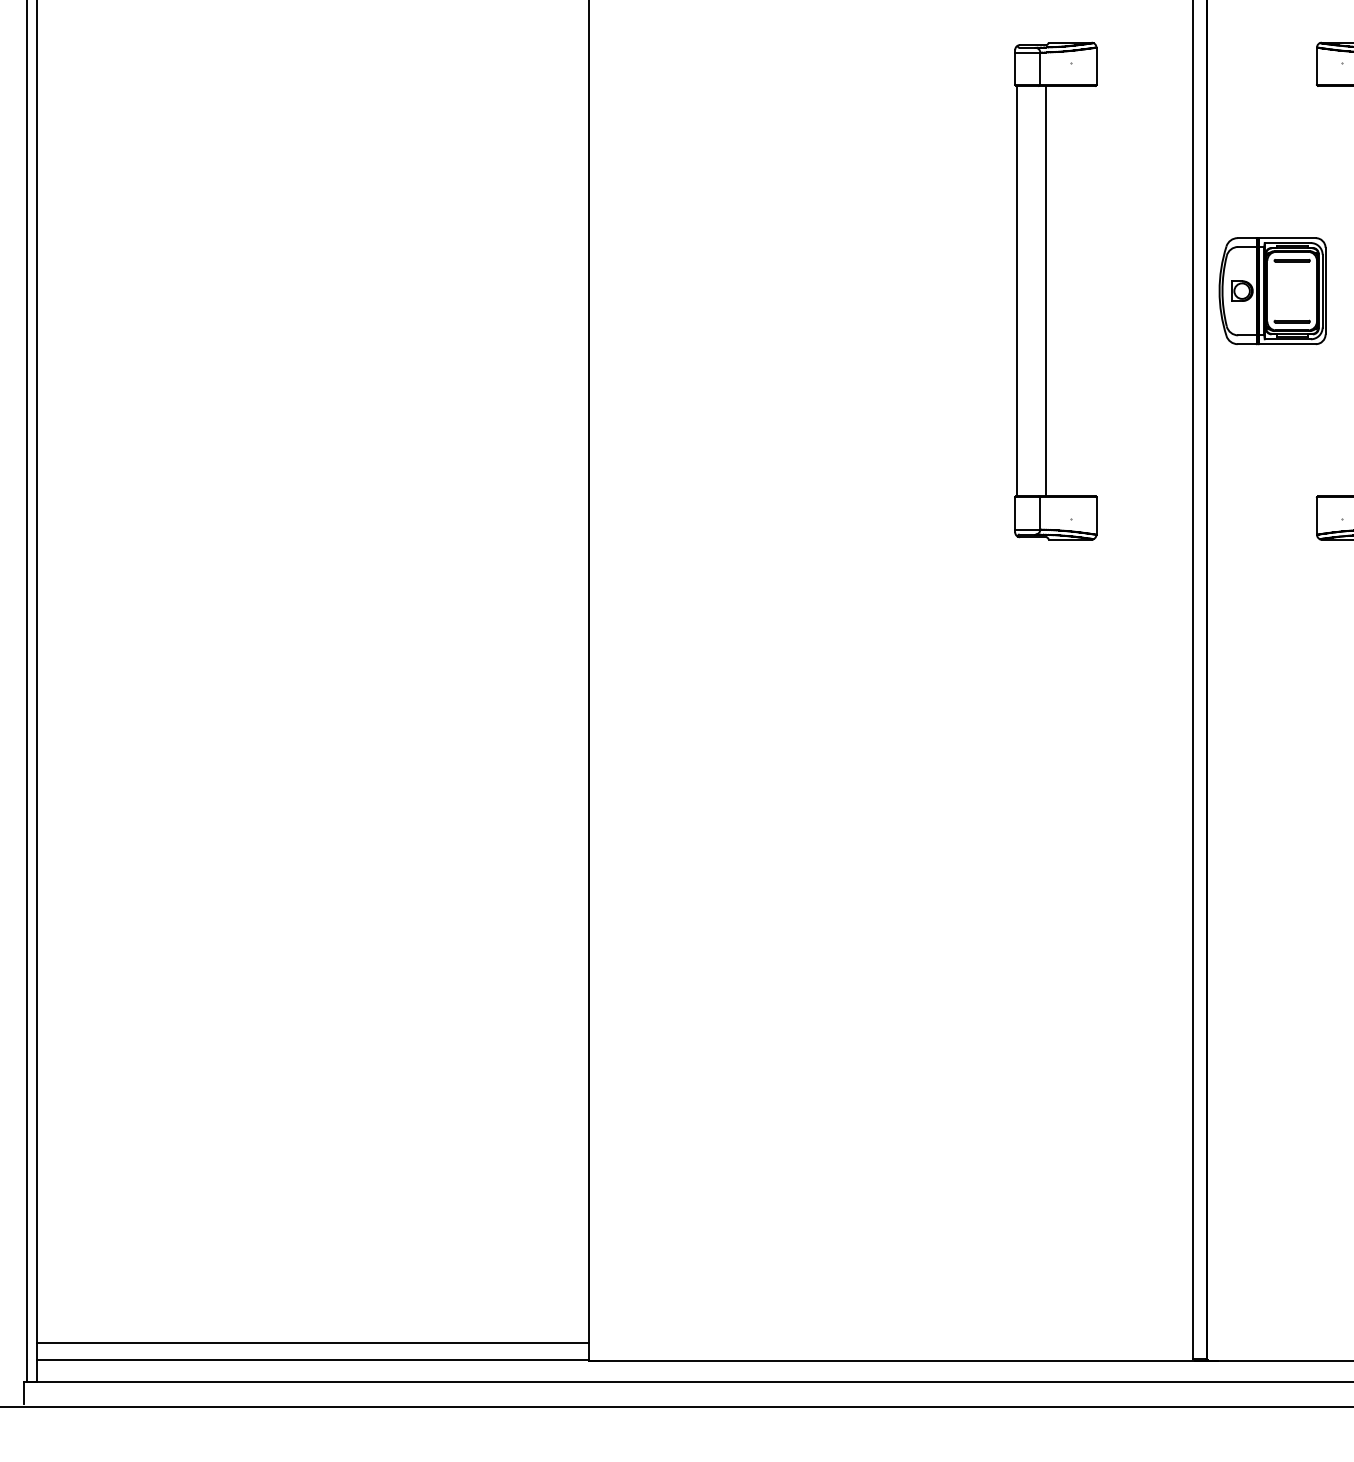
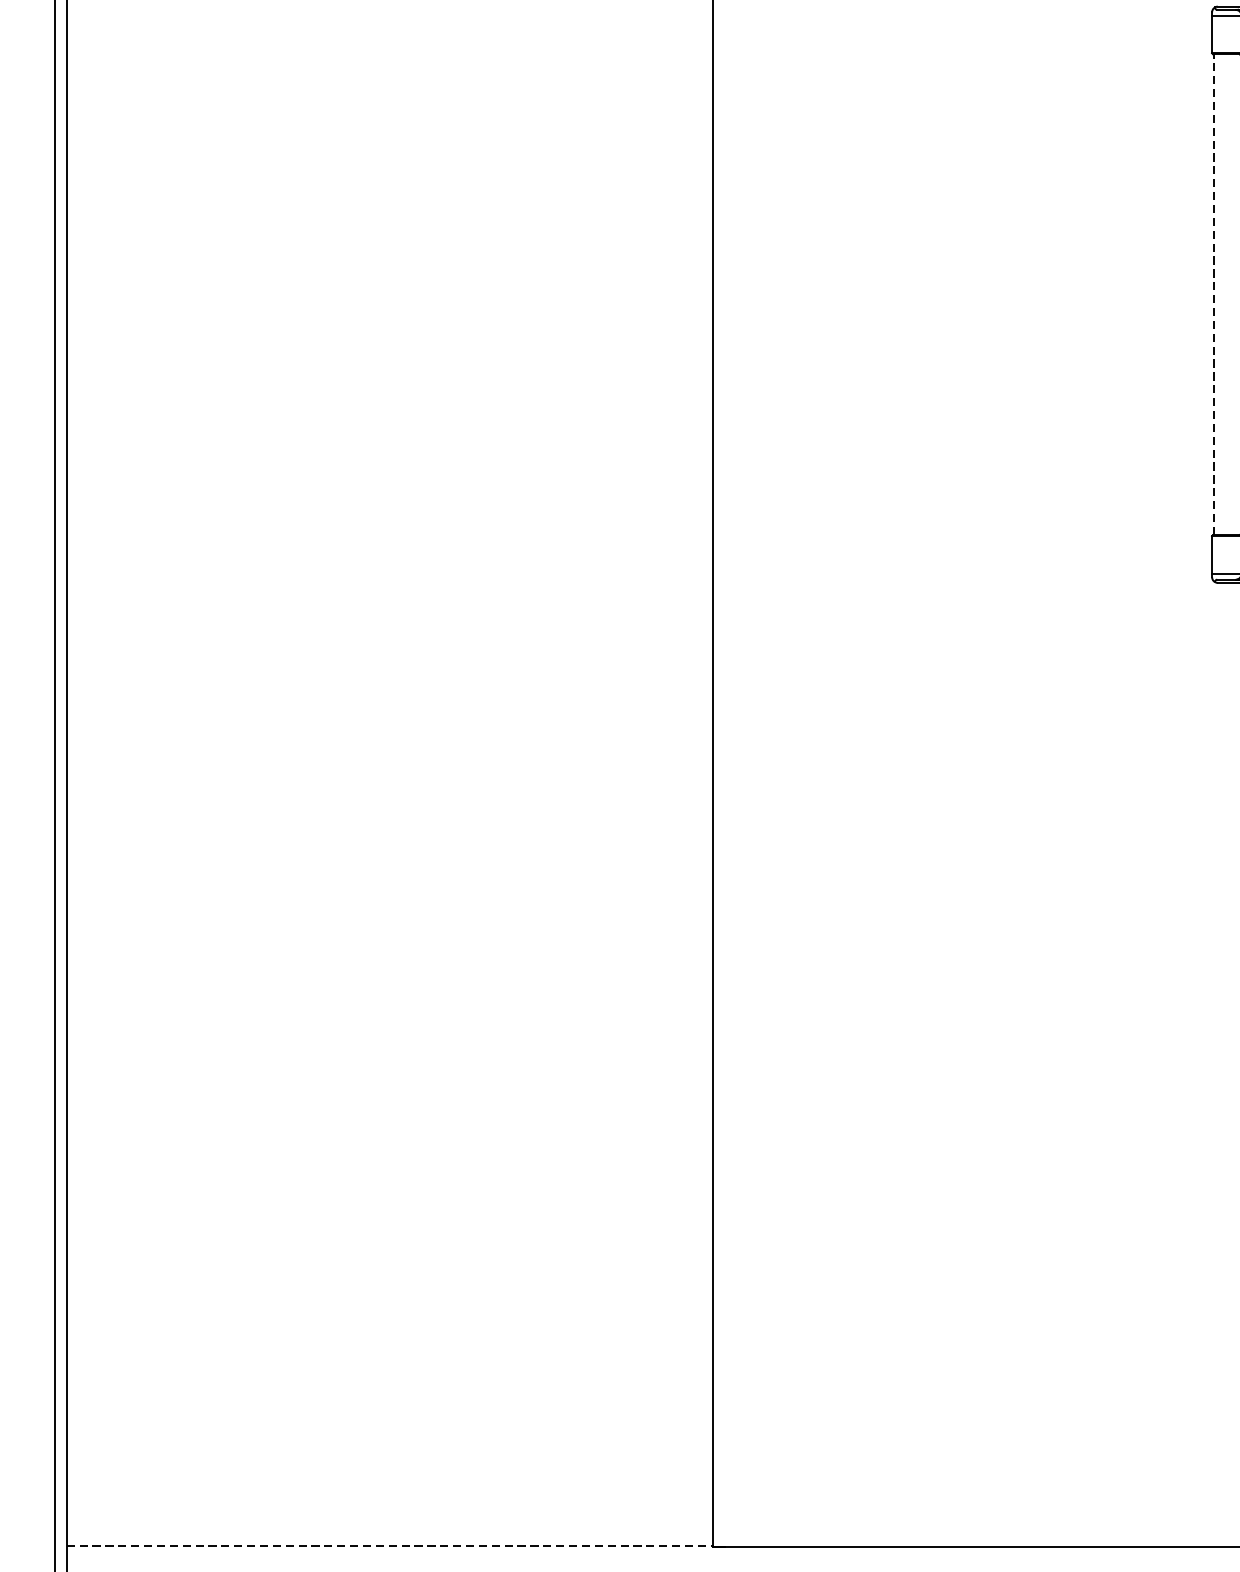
line: (1016, 290) -> (1213, 294), solid -> dashed
line: (312, 1343) -> (389, 1526), removed
line: (312, 1359) -> (389, 1545), solid -> dashed

